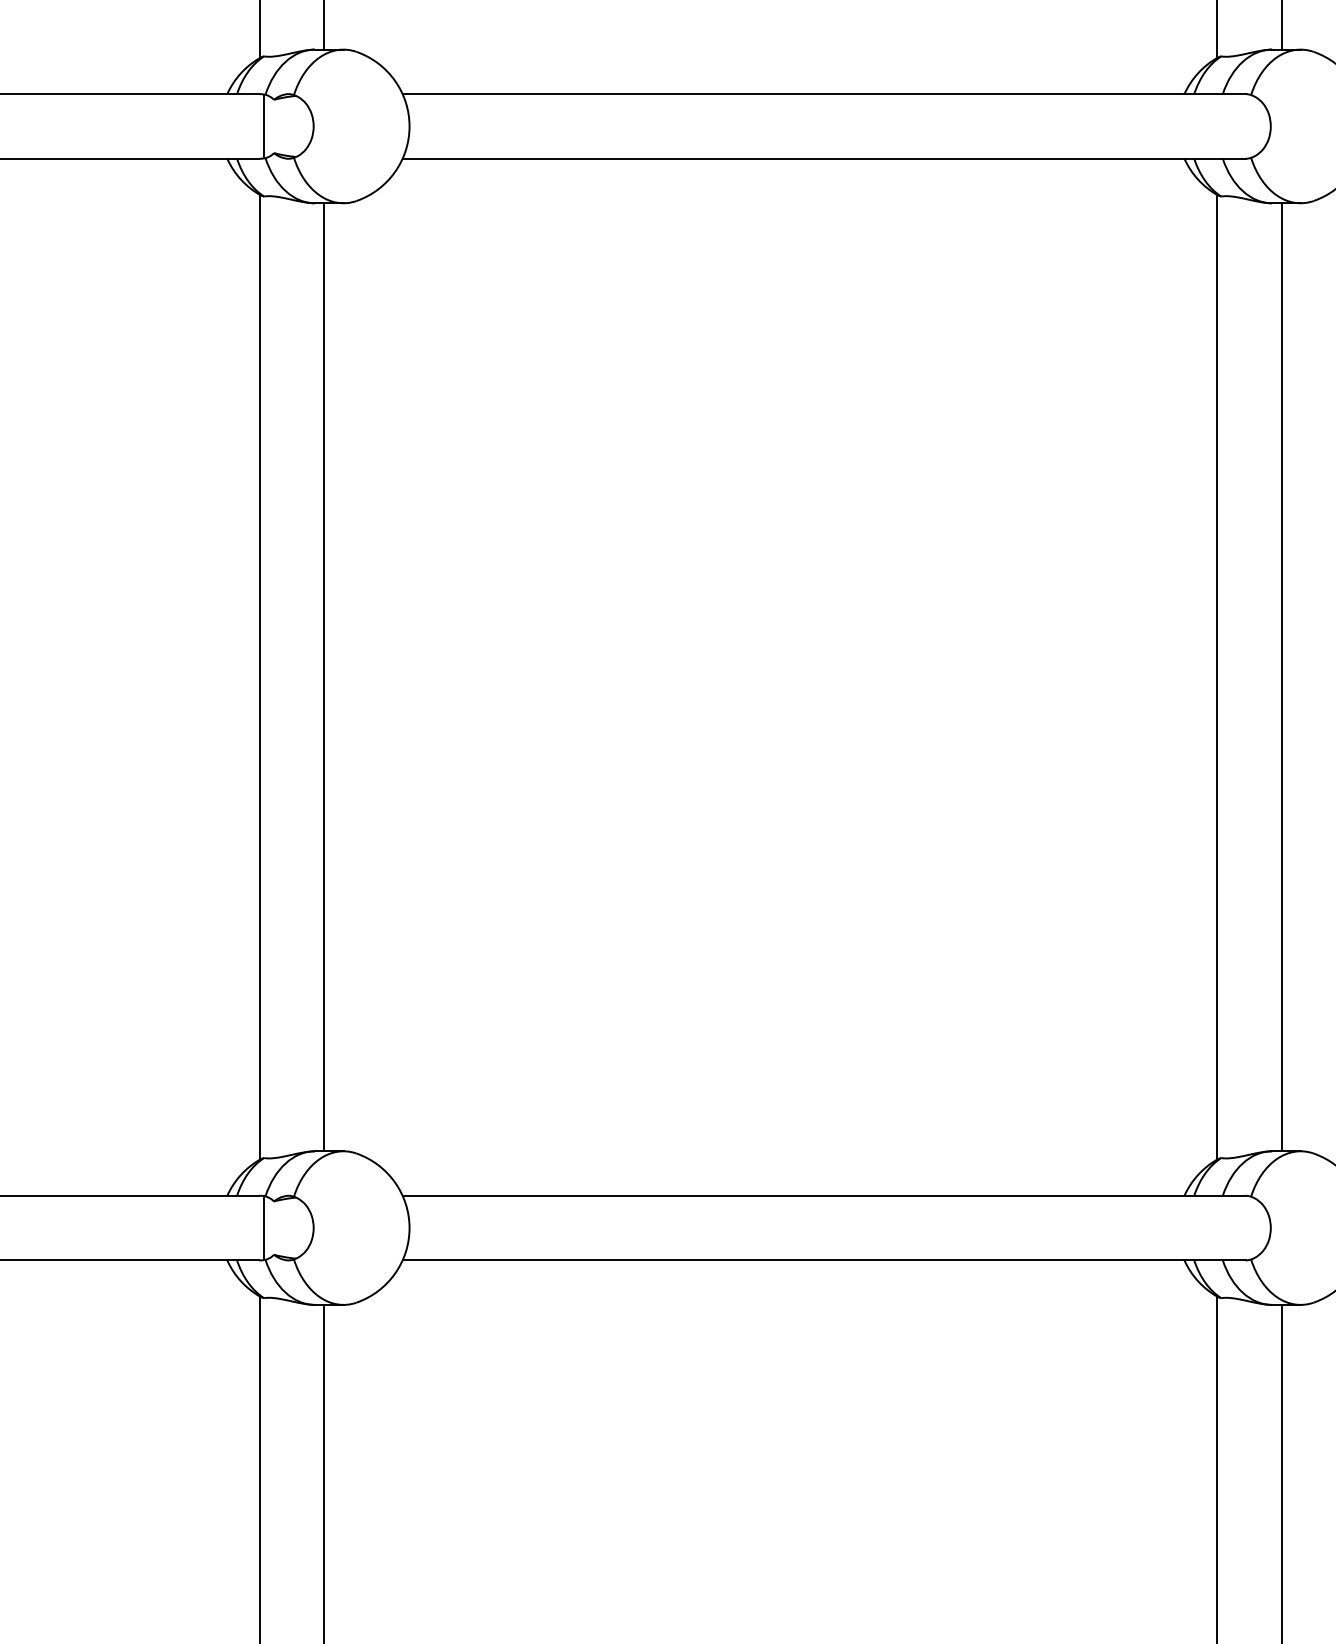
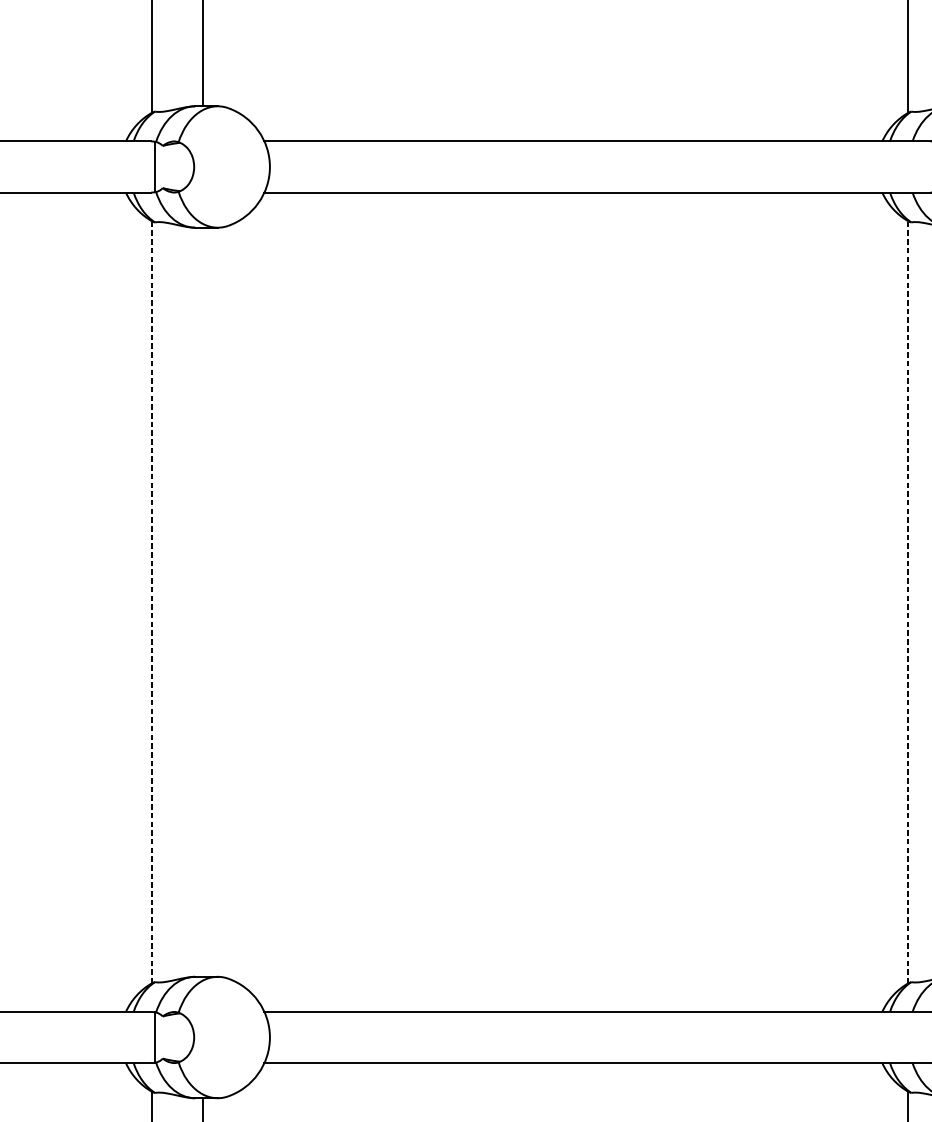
line: (259, 676) -> (151, 601), solid -> dashed
line: (1216, 676) -> (907, 601), solid -> dashed
line: (324, 677) -> (202, 602), removed

